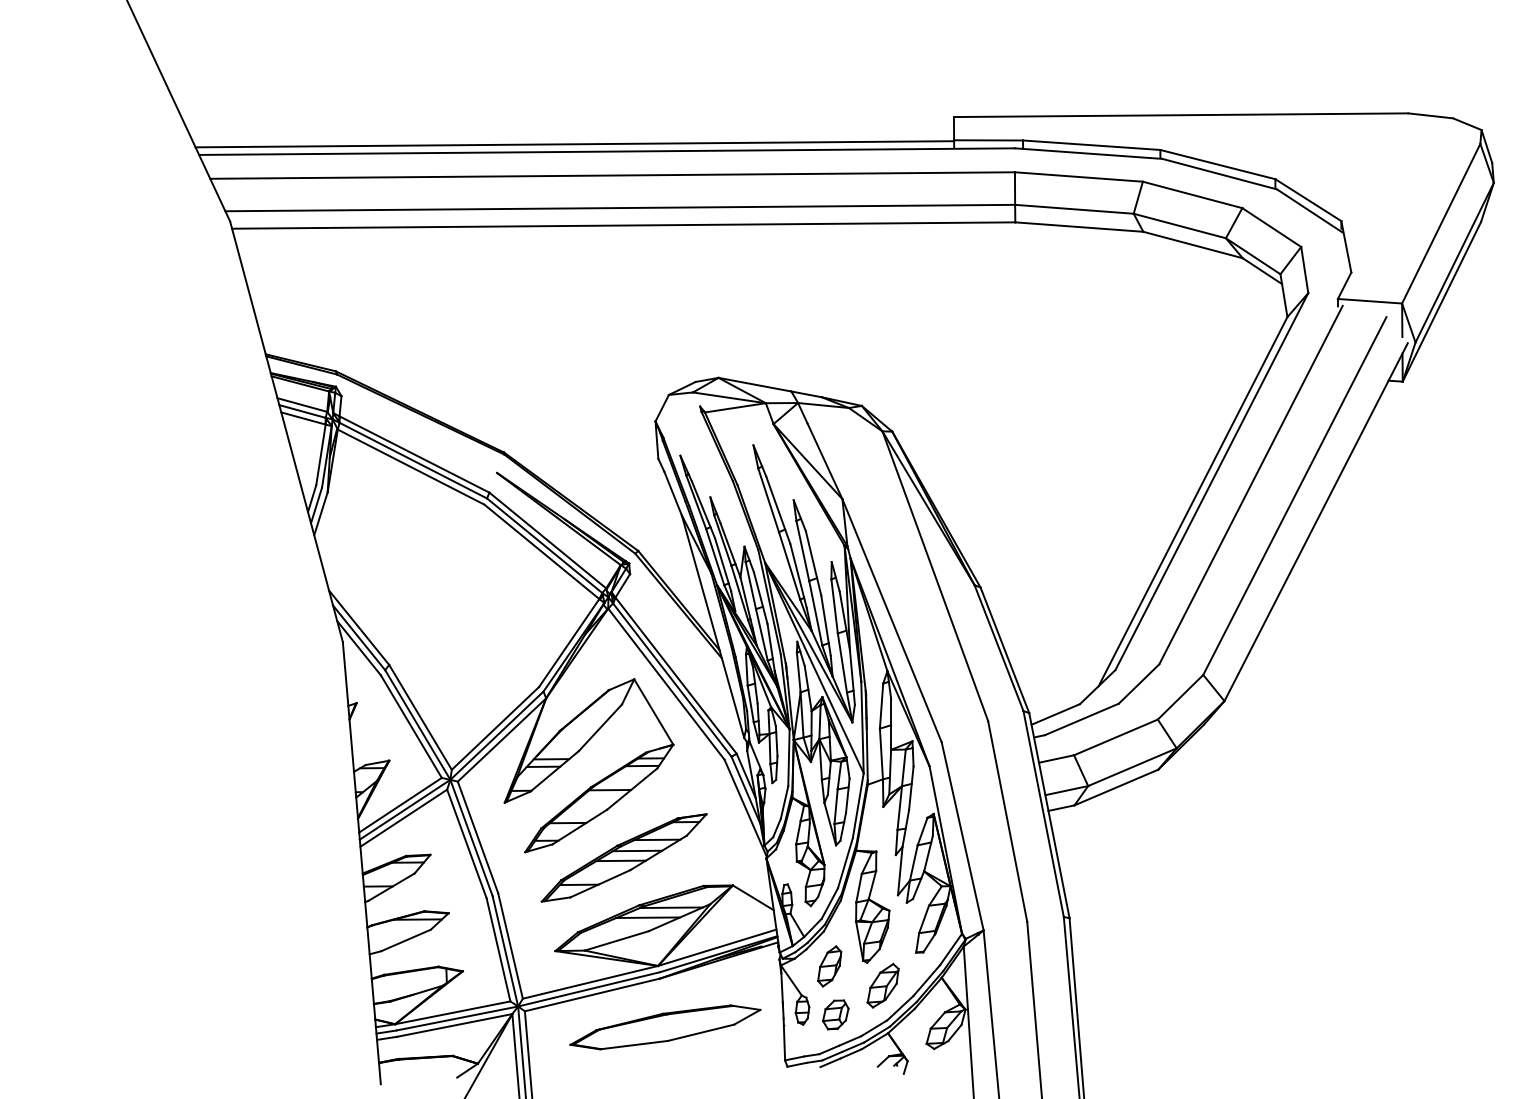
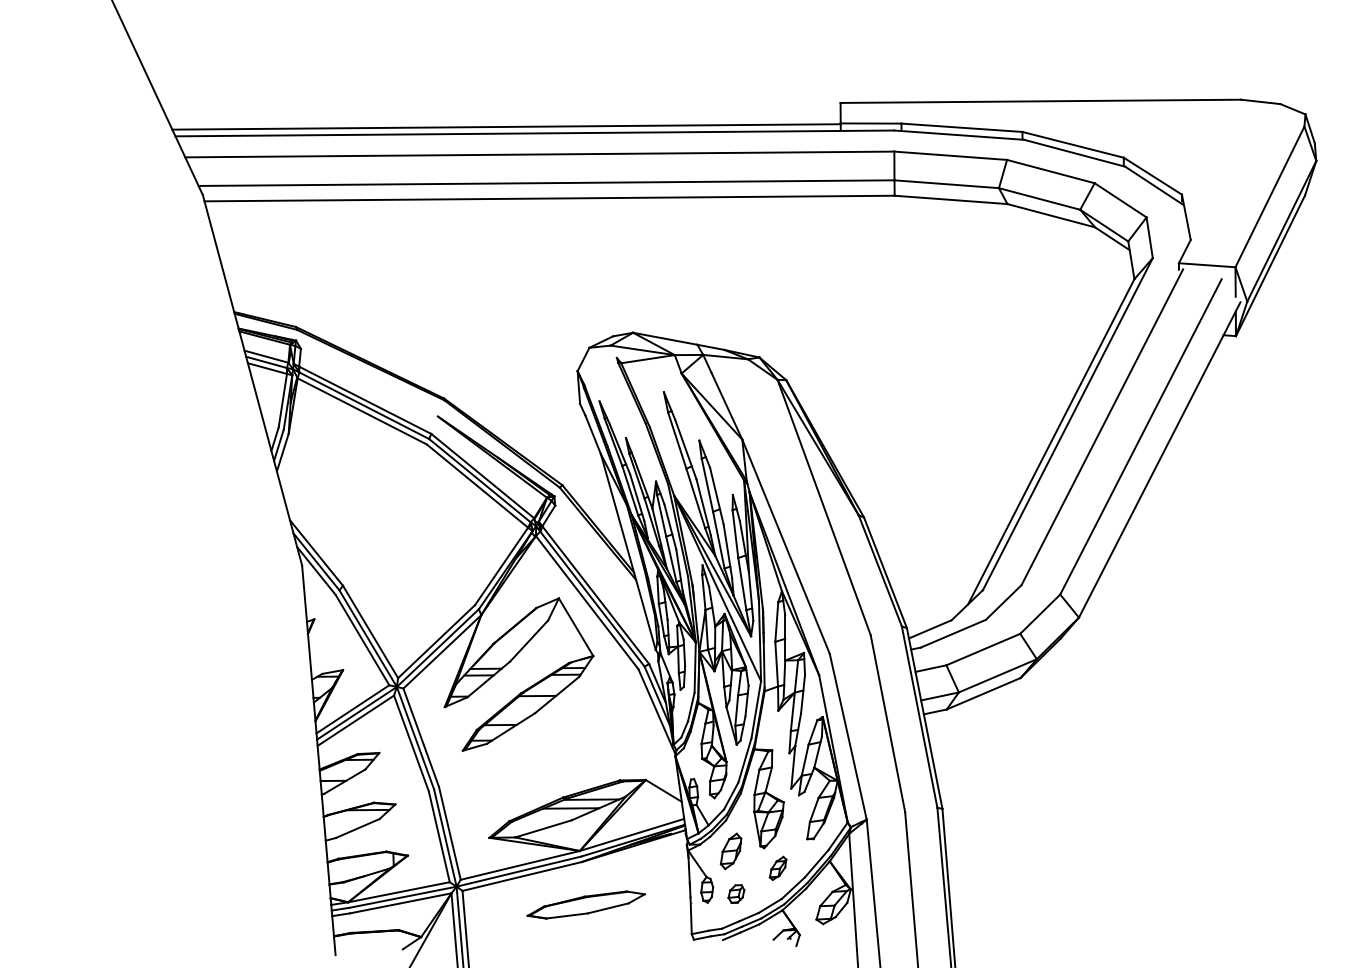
part: (623, 857) -> (549, 755), removed
part: (882, 985) -> (777, 868), size x0.6
part: (835, 1014) -> (736, 893), size x0.7
part: (664, 1026) -> (585, 904), size x0.7

